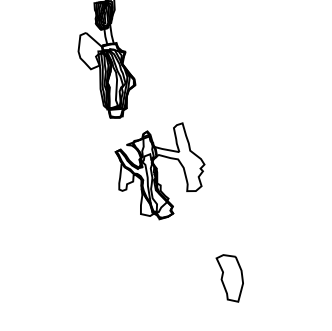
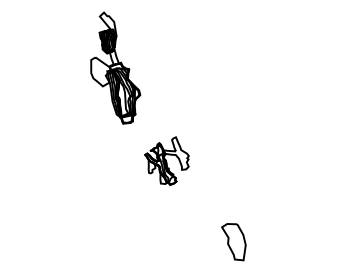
part: (158, 168) -> (166, 160), size x0.6

